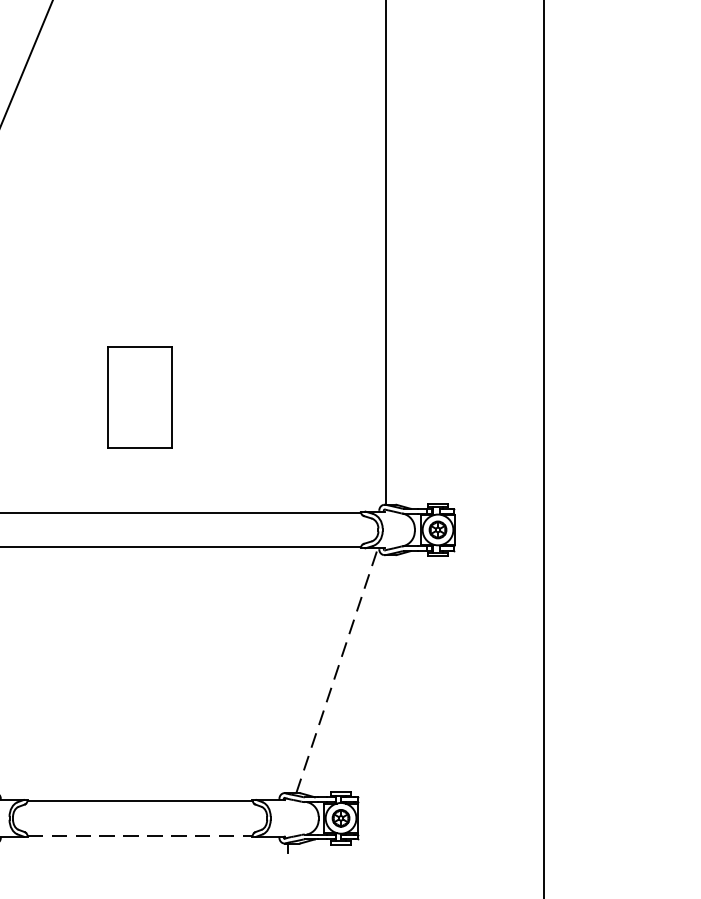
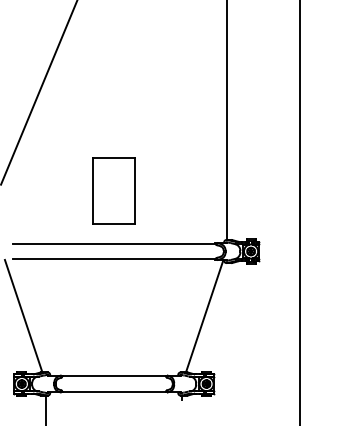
part: (138, 397) -> (113, 190), size x1.43
line: (336, 669) -> (204, 315), dashed -> solid
line: (140, 834) -> (114, 391), dashed -> solid

